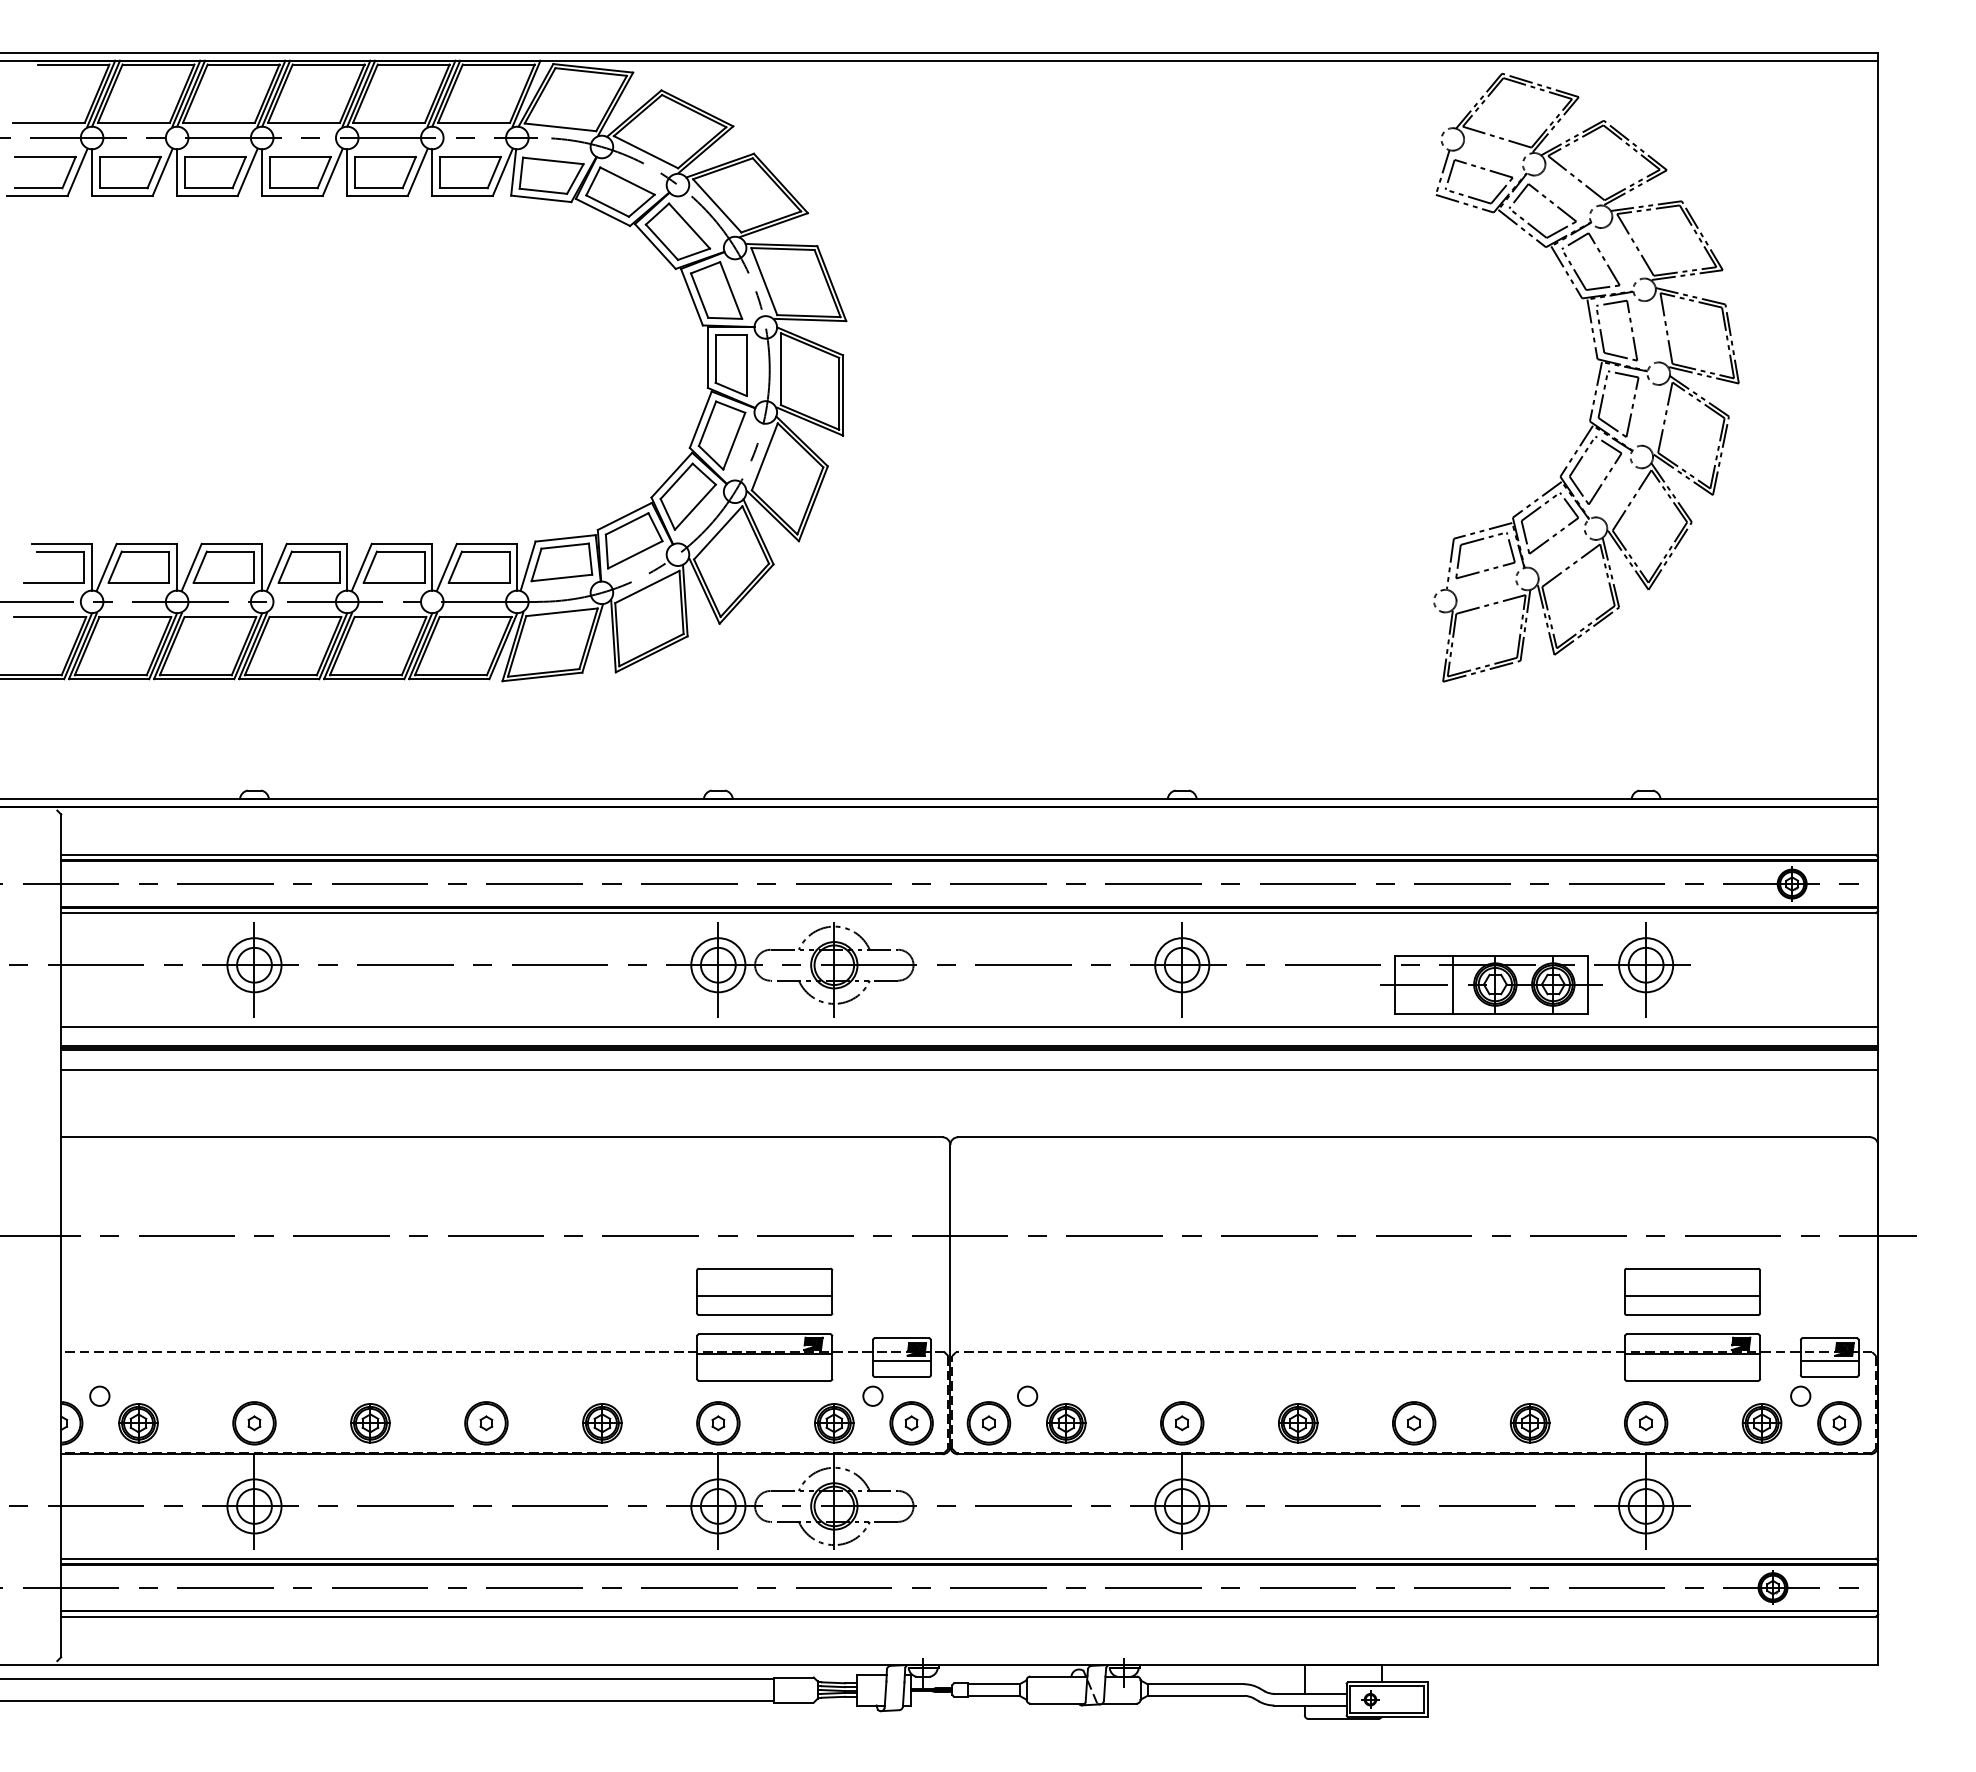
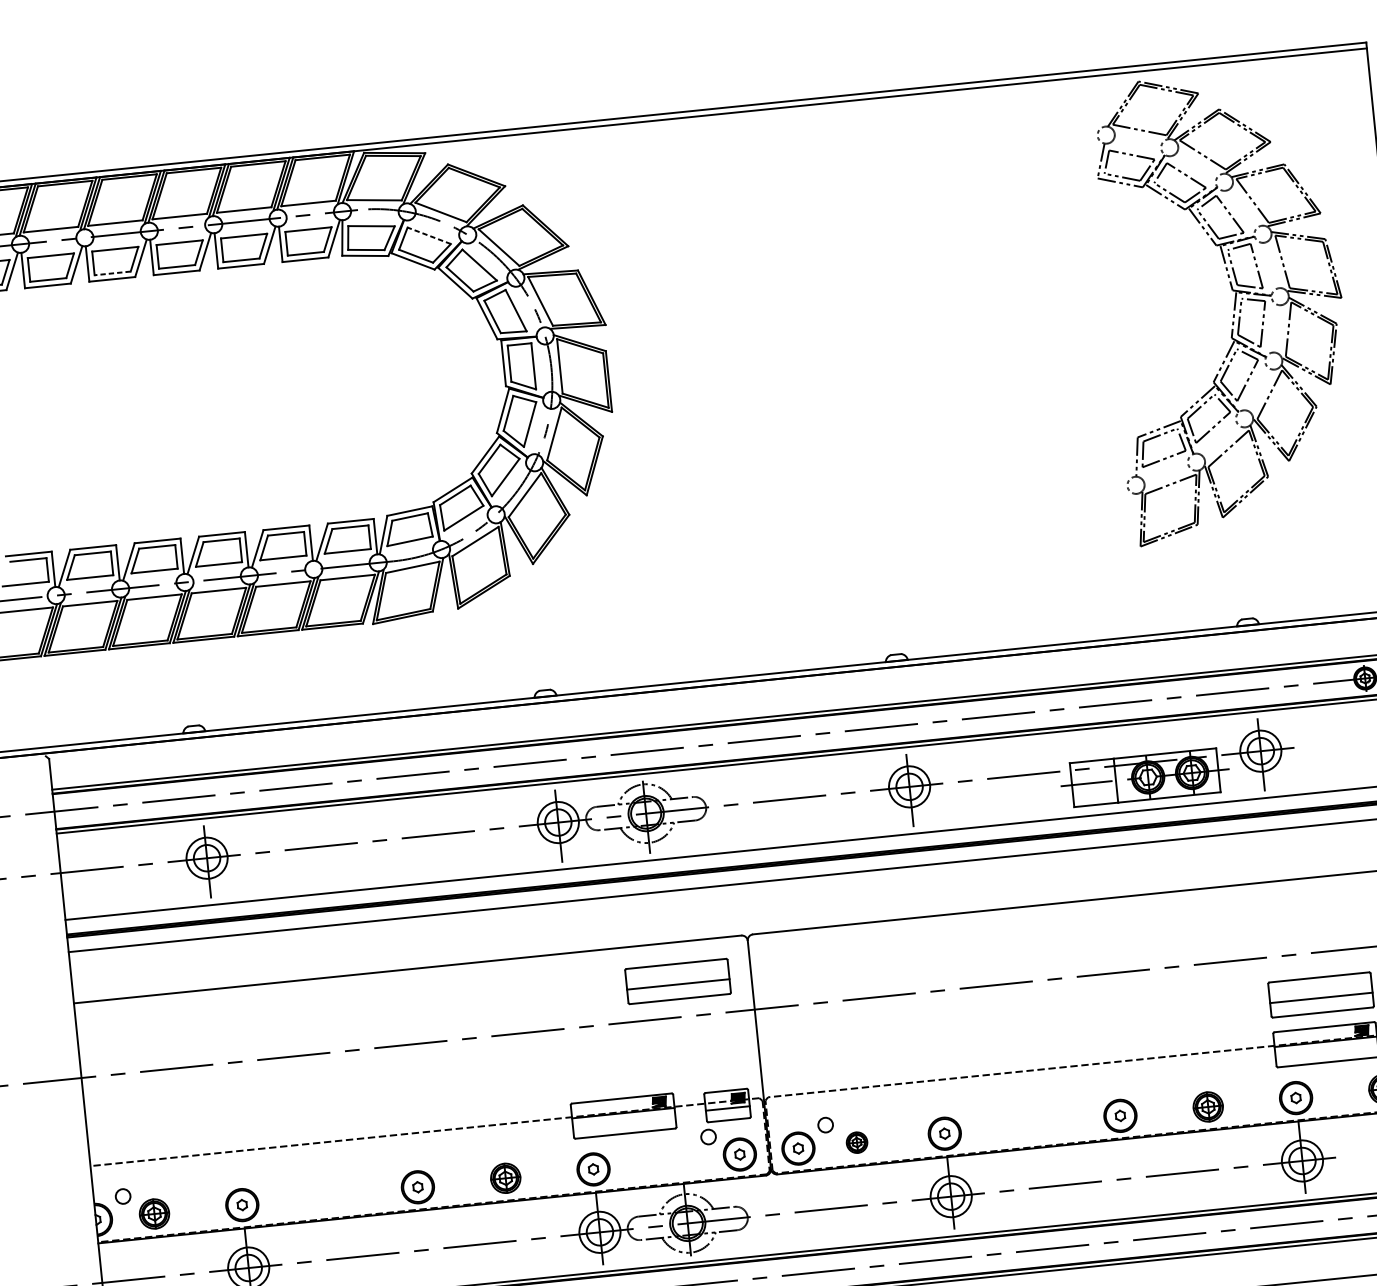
line: (627, 180) -> (429, 235), solid -> dashed
line: (208, 188) -> (112, 273), solid -> dashed
part: (1597, 378) -> (1234, 305), moved
part: (764, 1291) -> (677, 981), moved
part: (370, 1423) -> (330, 1196), removed
part: (834, 1423) -> (681, 1160), removed
part: (1066, 1423) -> (857, 1142), size x0.7
part: (1298, 1423) -> (1032, 1124), removed

